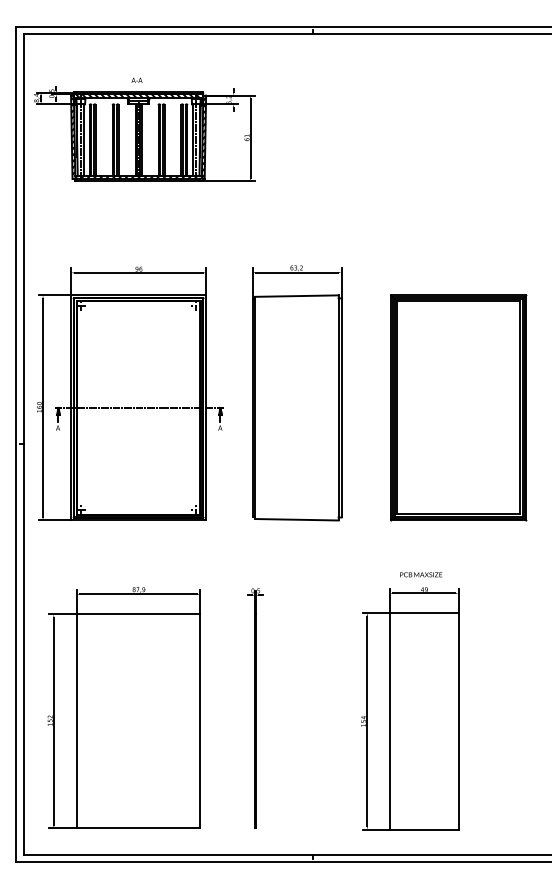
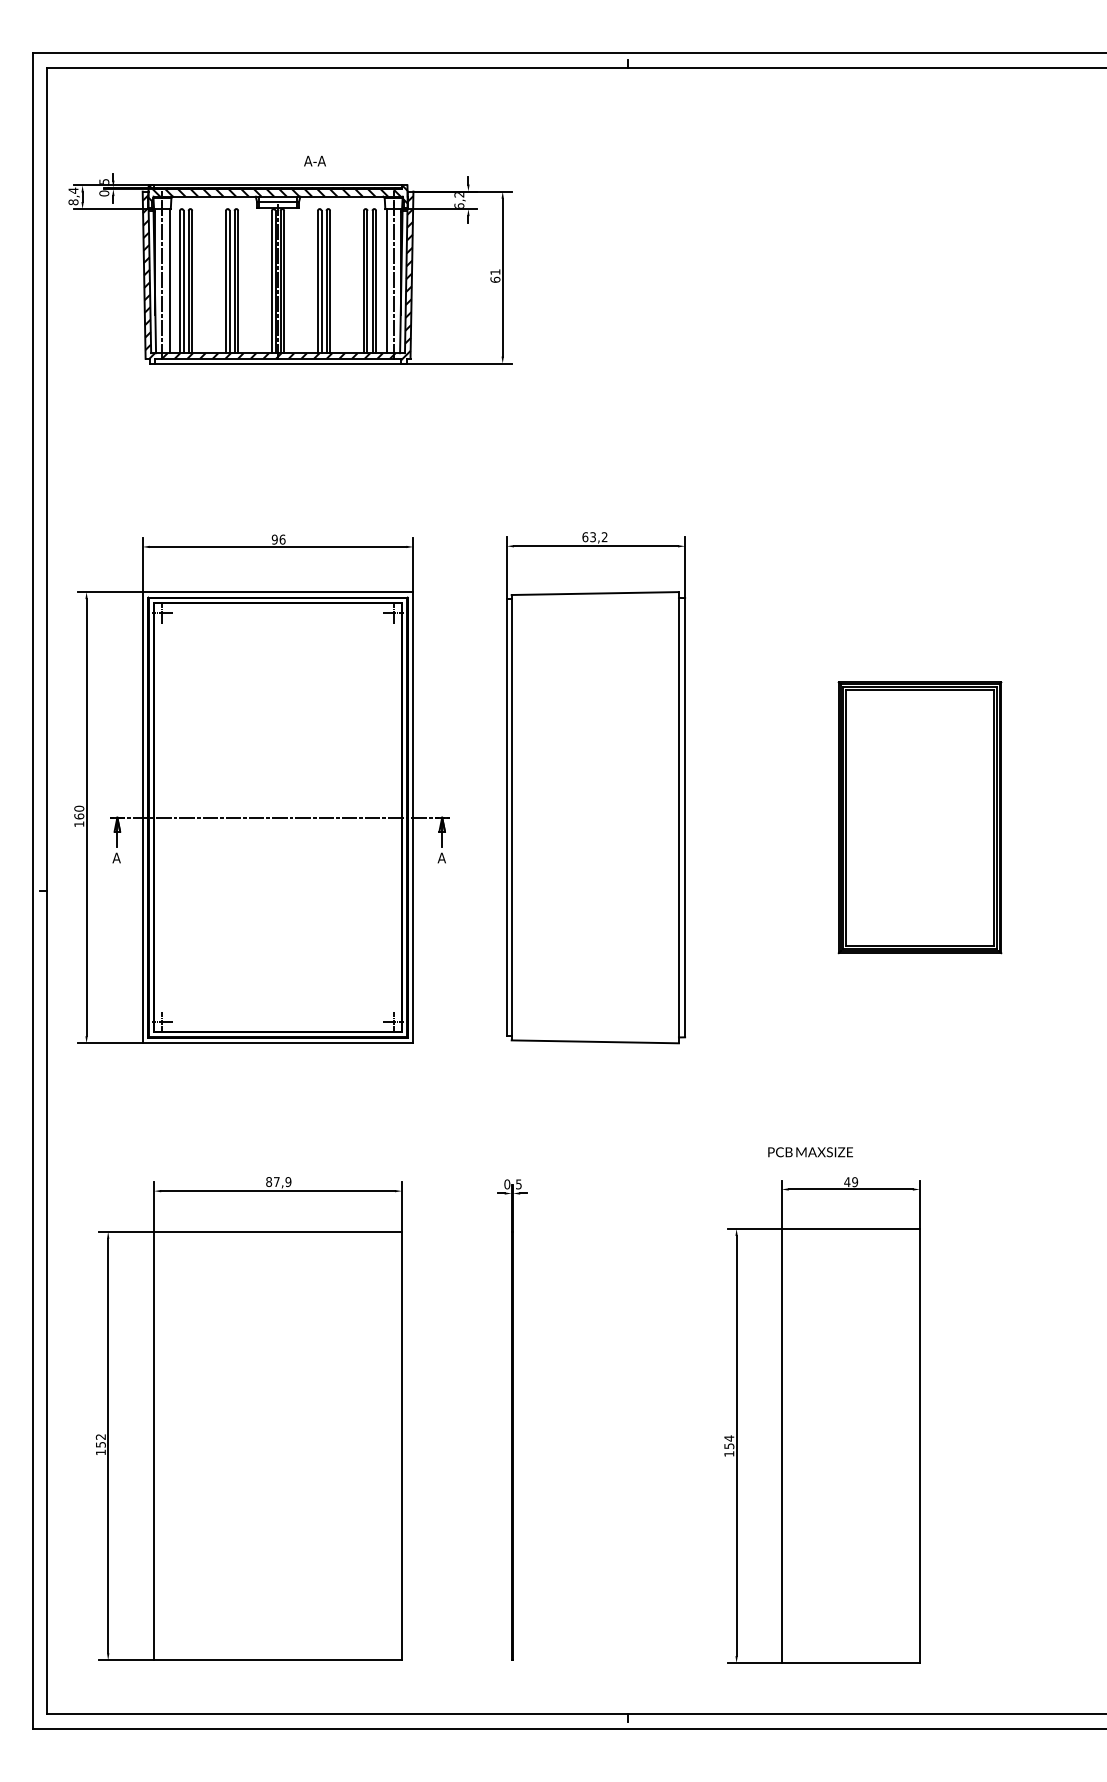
text: (136, 79) -> (313, 159), moved
part: (458, 407) -> (919, 816), size x0.6
text: (421, 574) -> (811, 1151), moved

